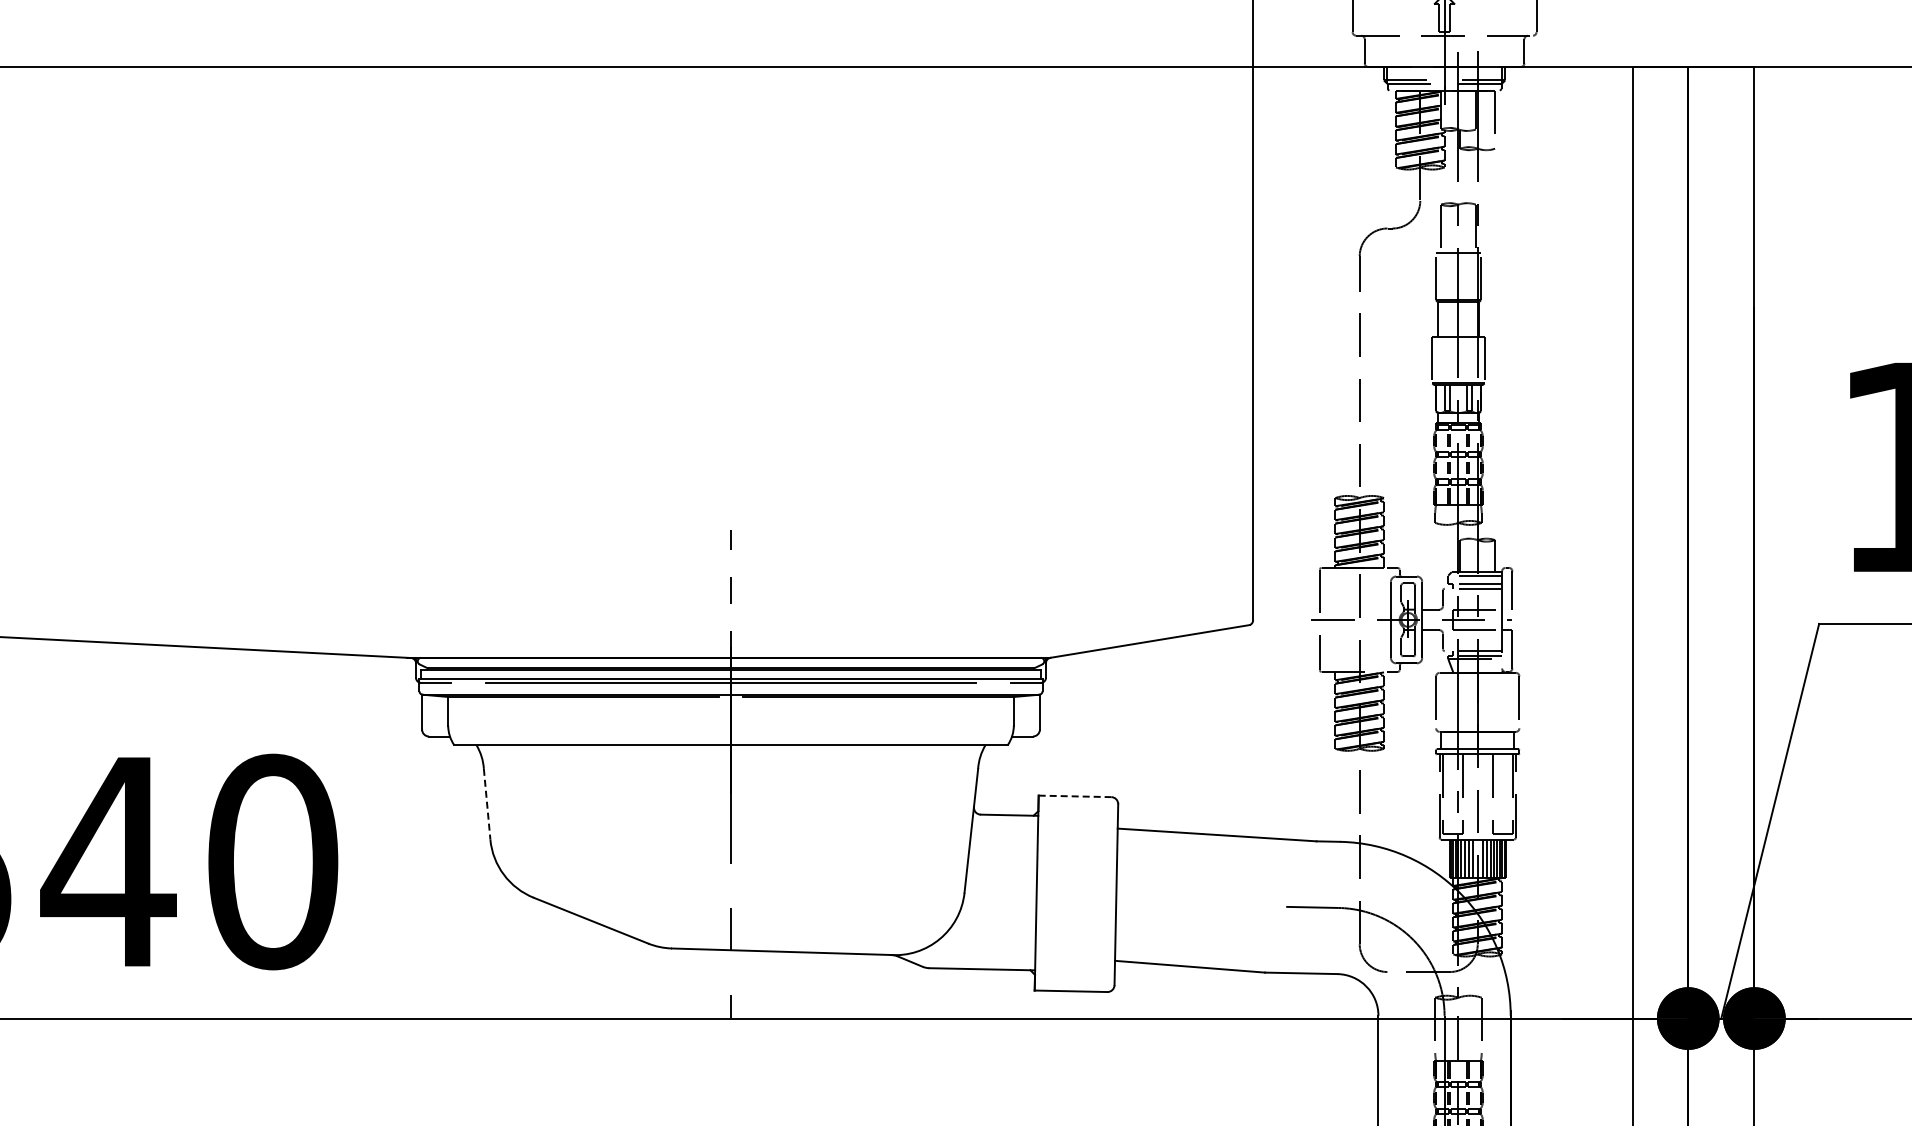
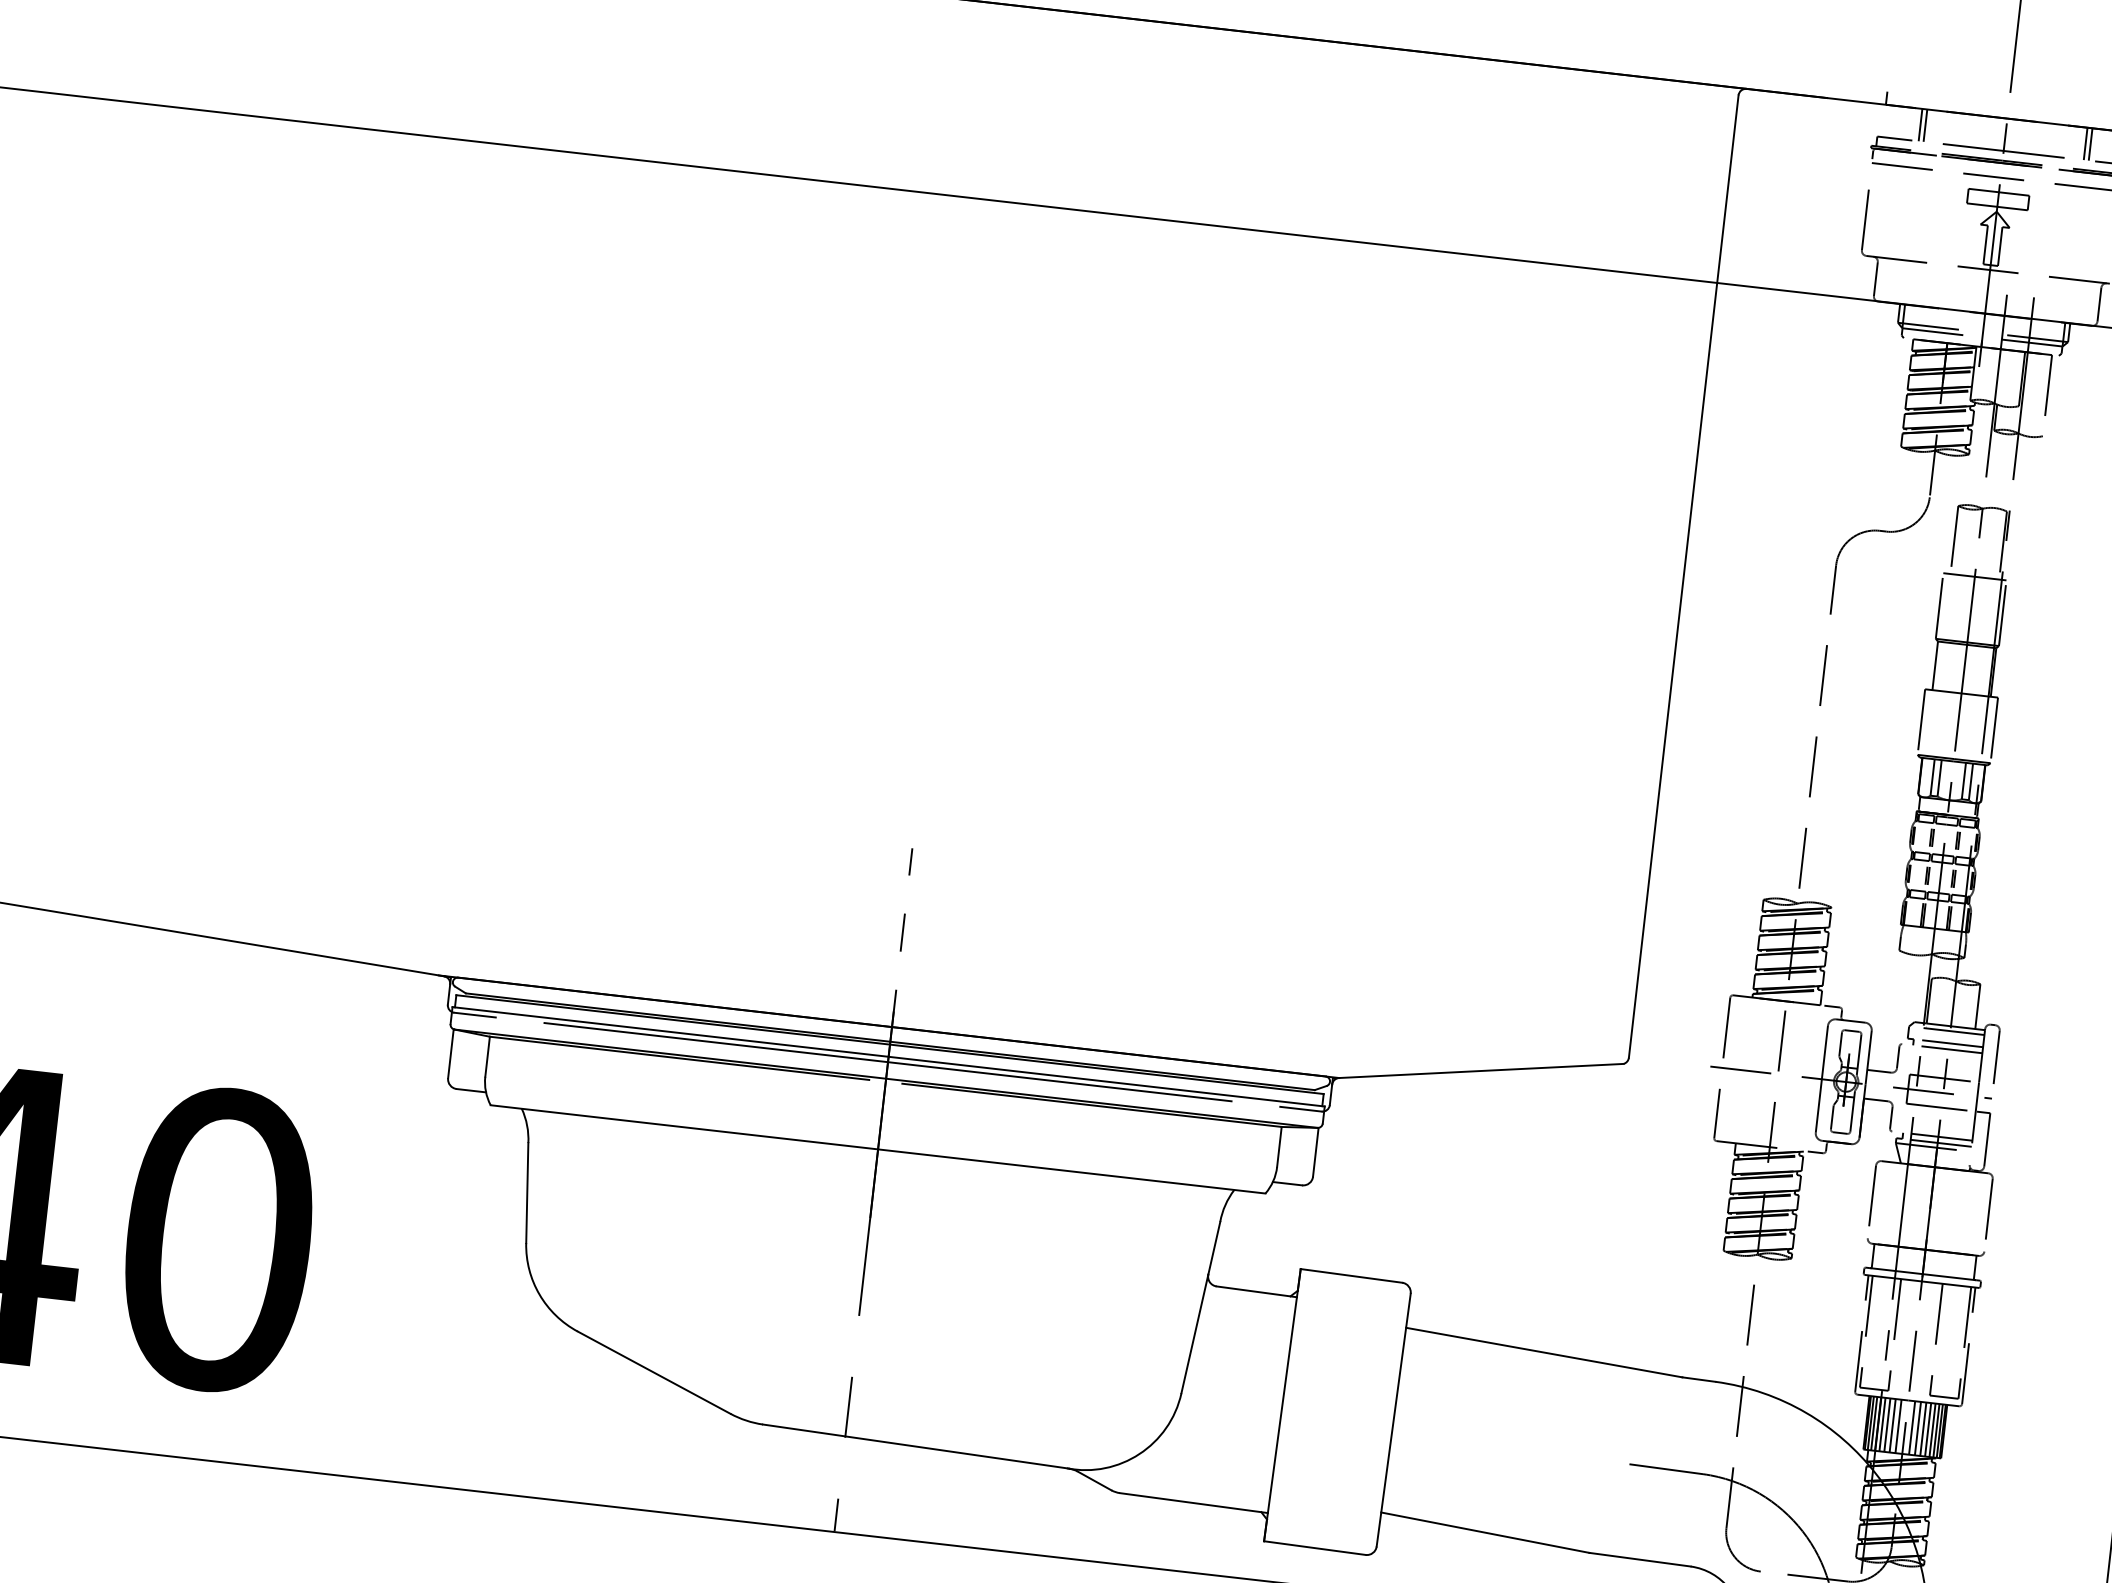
line: (1075, 796) -> (1352, 1276), dashed -> solid
line: (487, 804) -> (527, 1193), dashed -> solid

